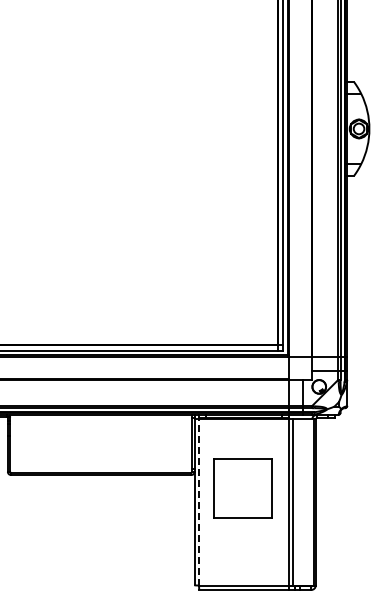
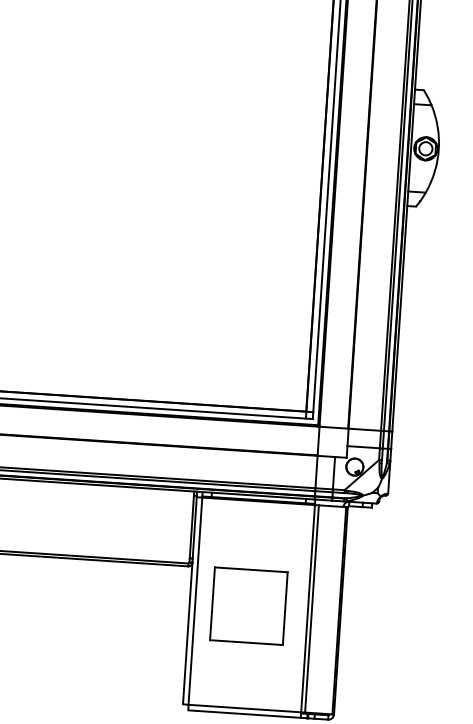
part: (242, 488) -> (248, 606), moved
line: (199, 501) -> (196, 600), dashed -> solid

